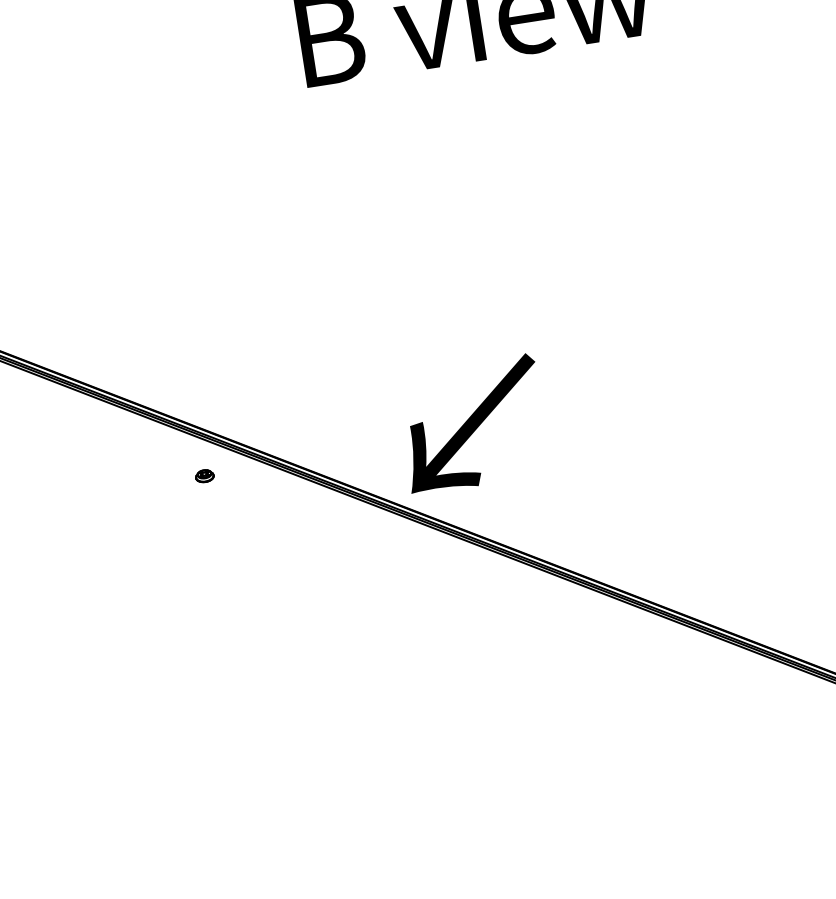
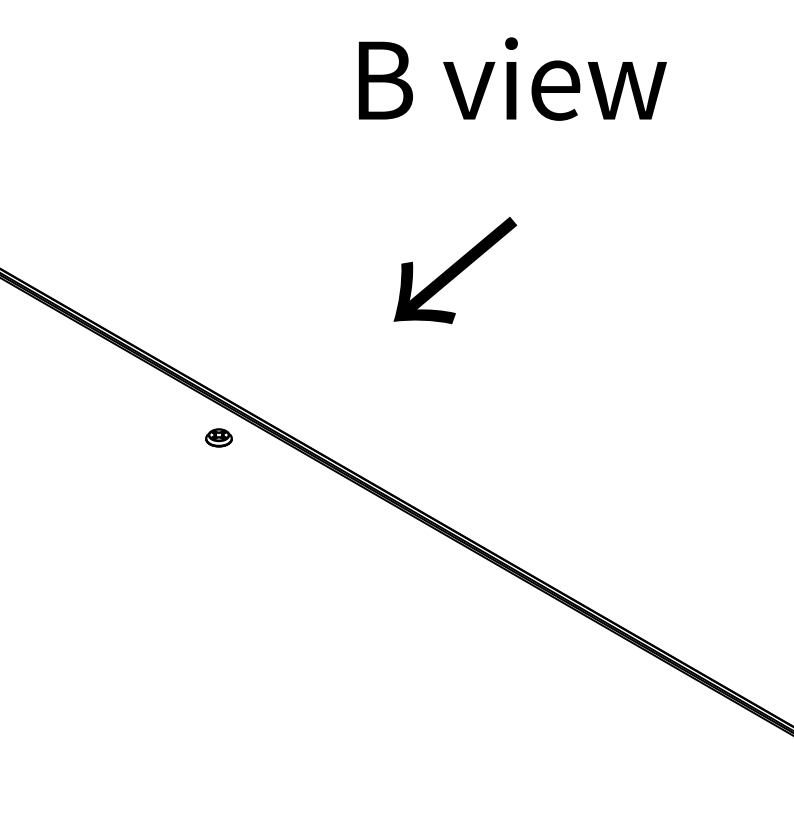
text: (472, 424) -> (455, 270), moved
part: (204, 475) -> (218, 437), size x1.67

